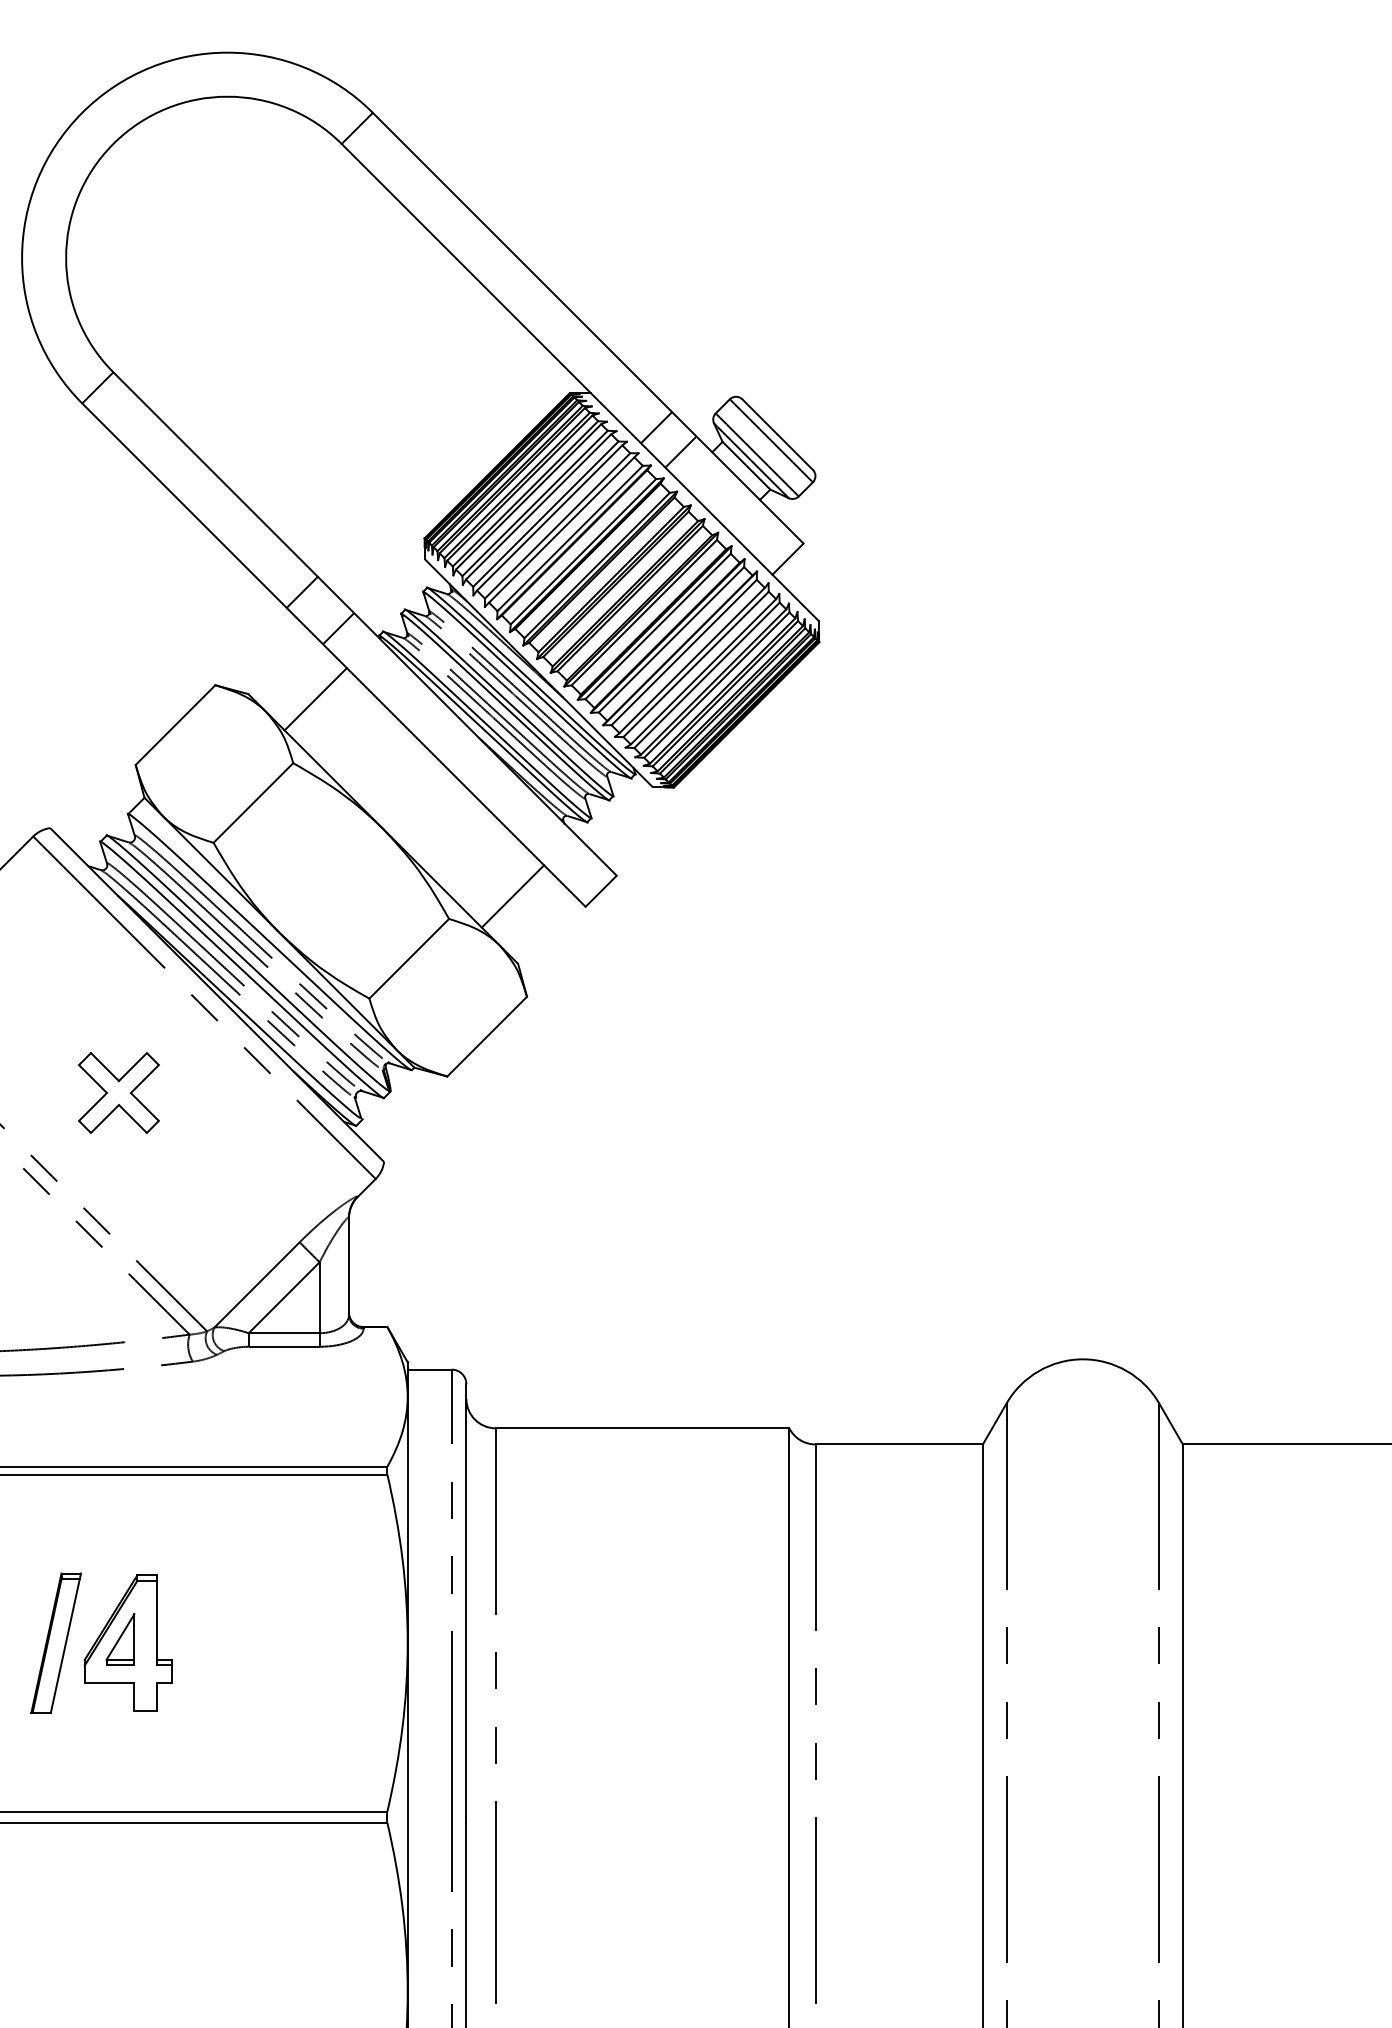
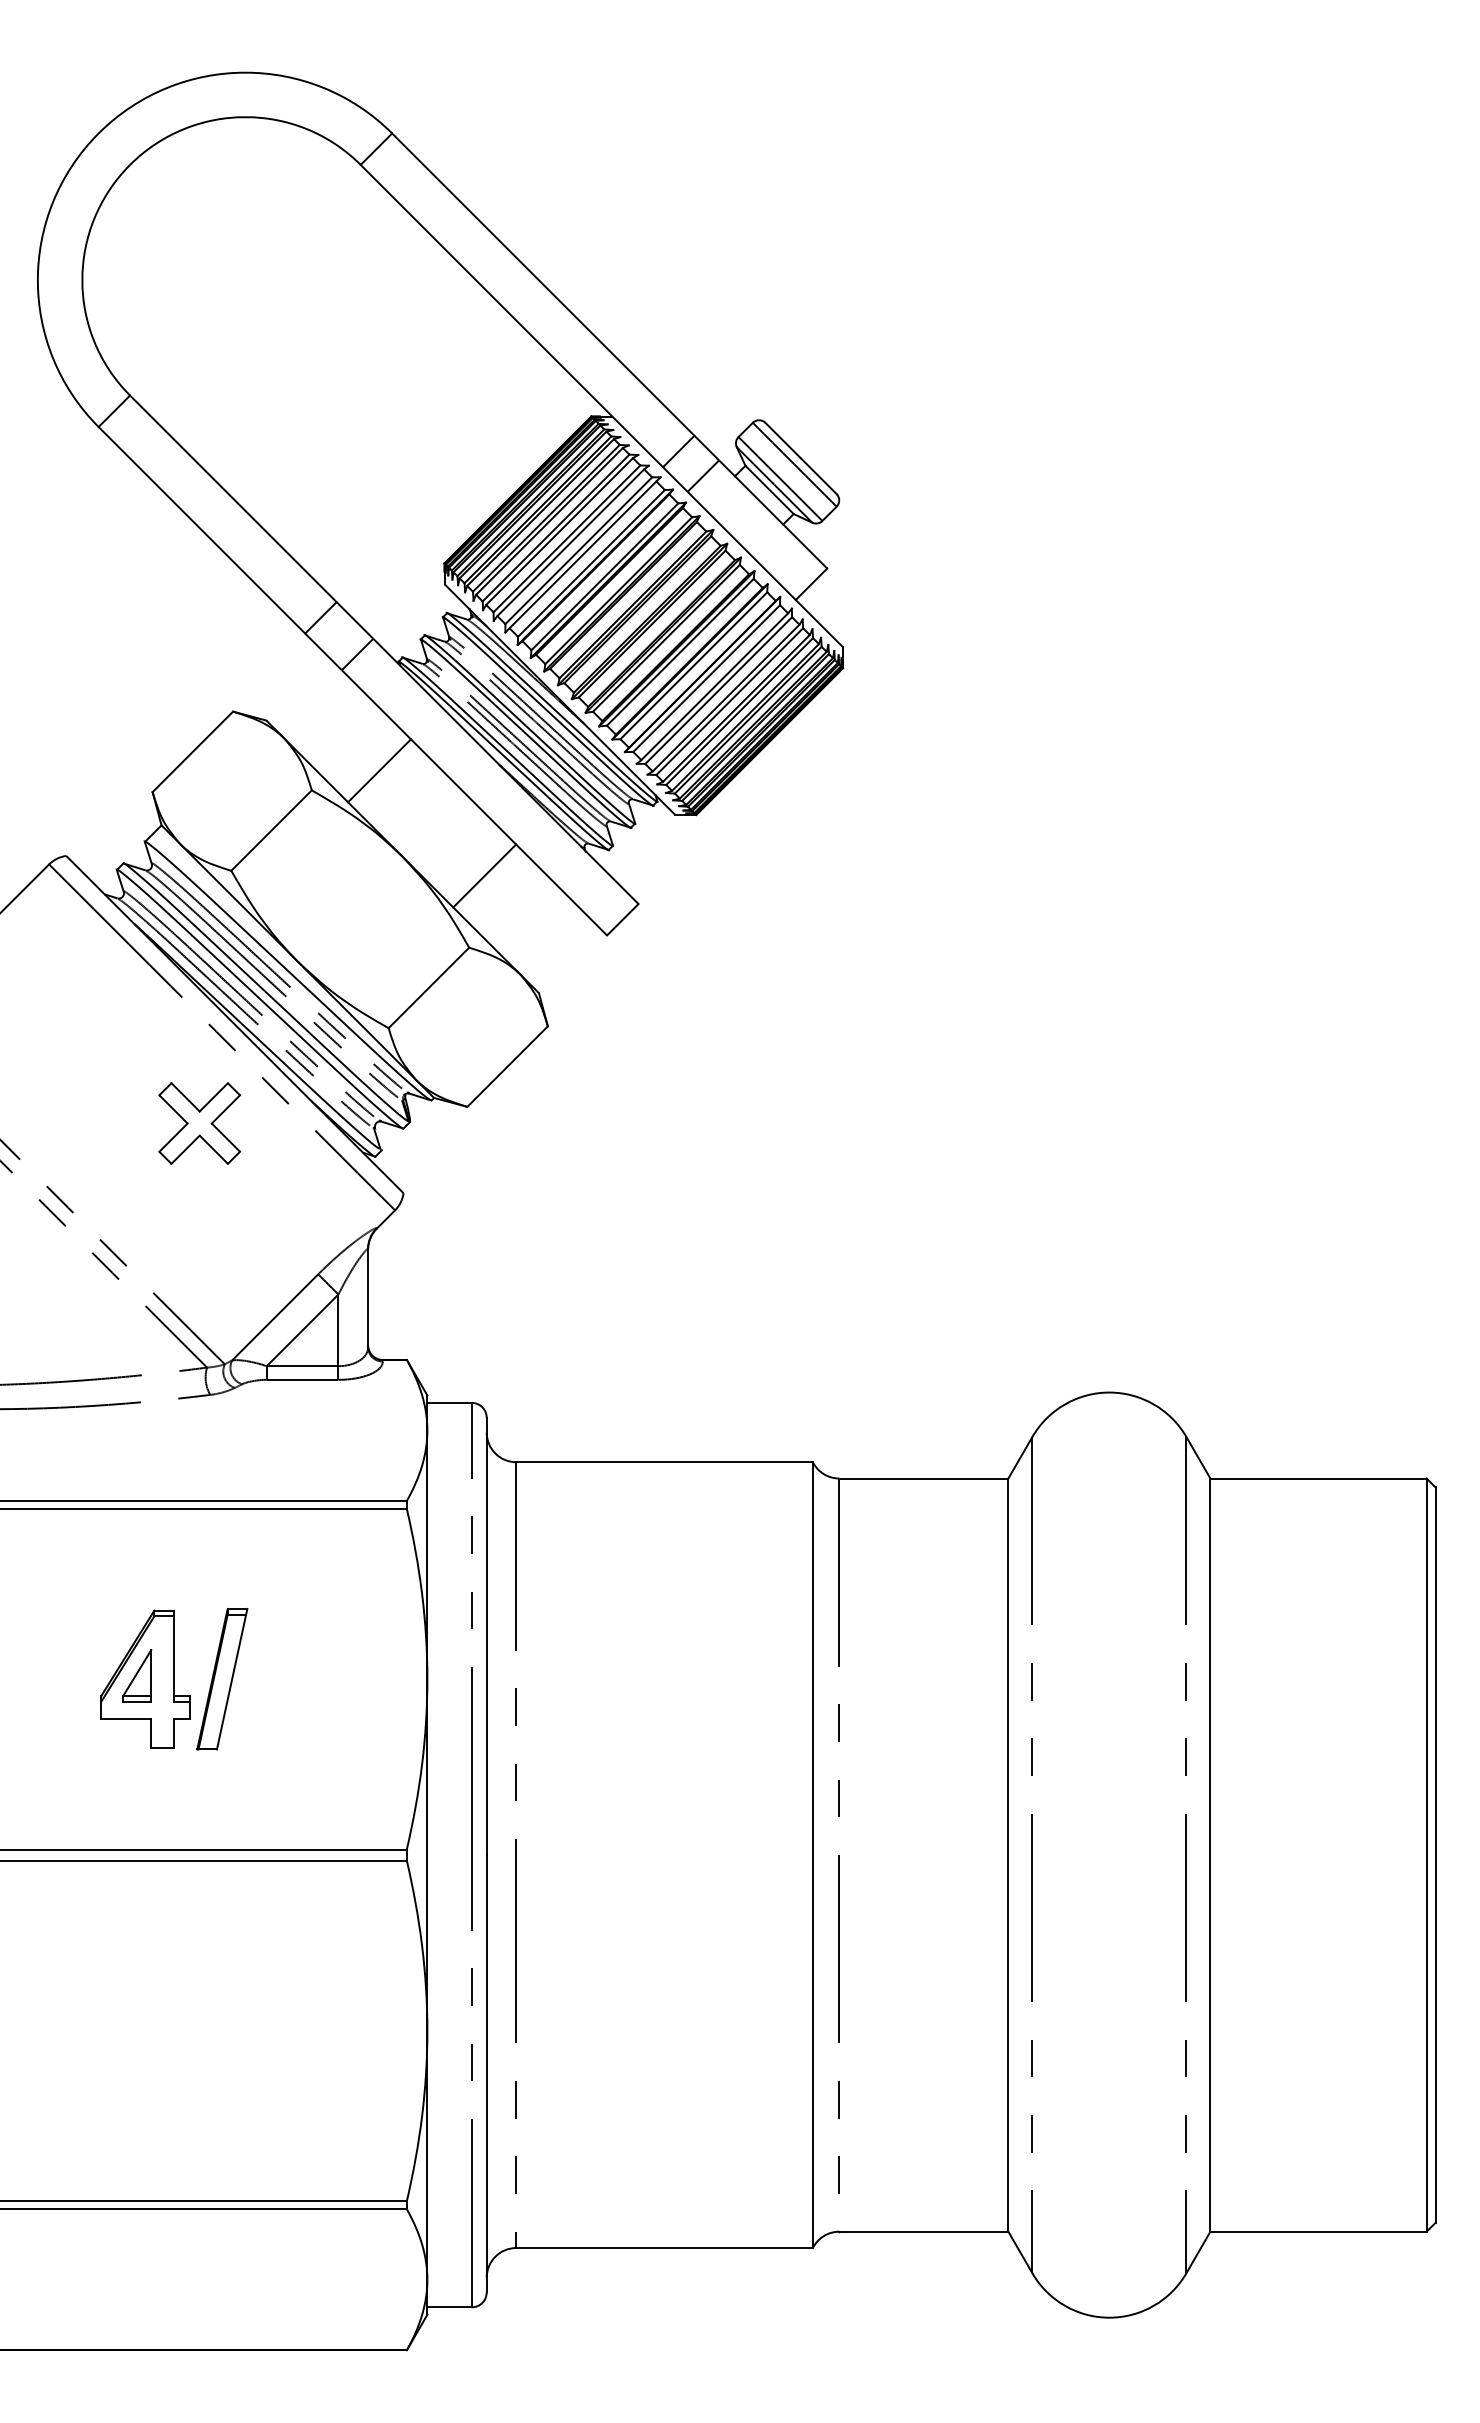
line: (315, 698) -> (379, 770), moved
line: (512, 895) -> (484, 875), moved
part: (118, 1092) -> (199, 1123), moved
part: (56, 1643) -> (222, 1679), moved

